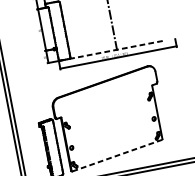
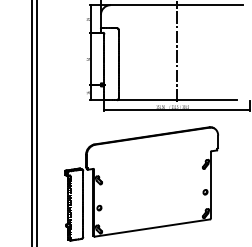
line: (116, 50) -> (176, 100), dashed -> solid
line: (117, 155) -> (152, 227), dashed -> solid

